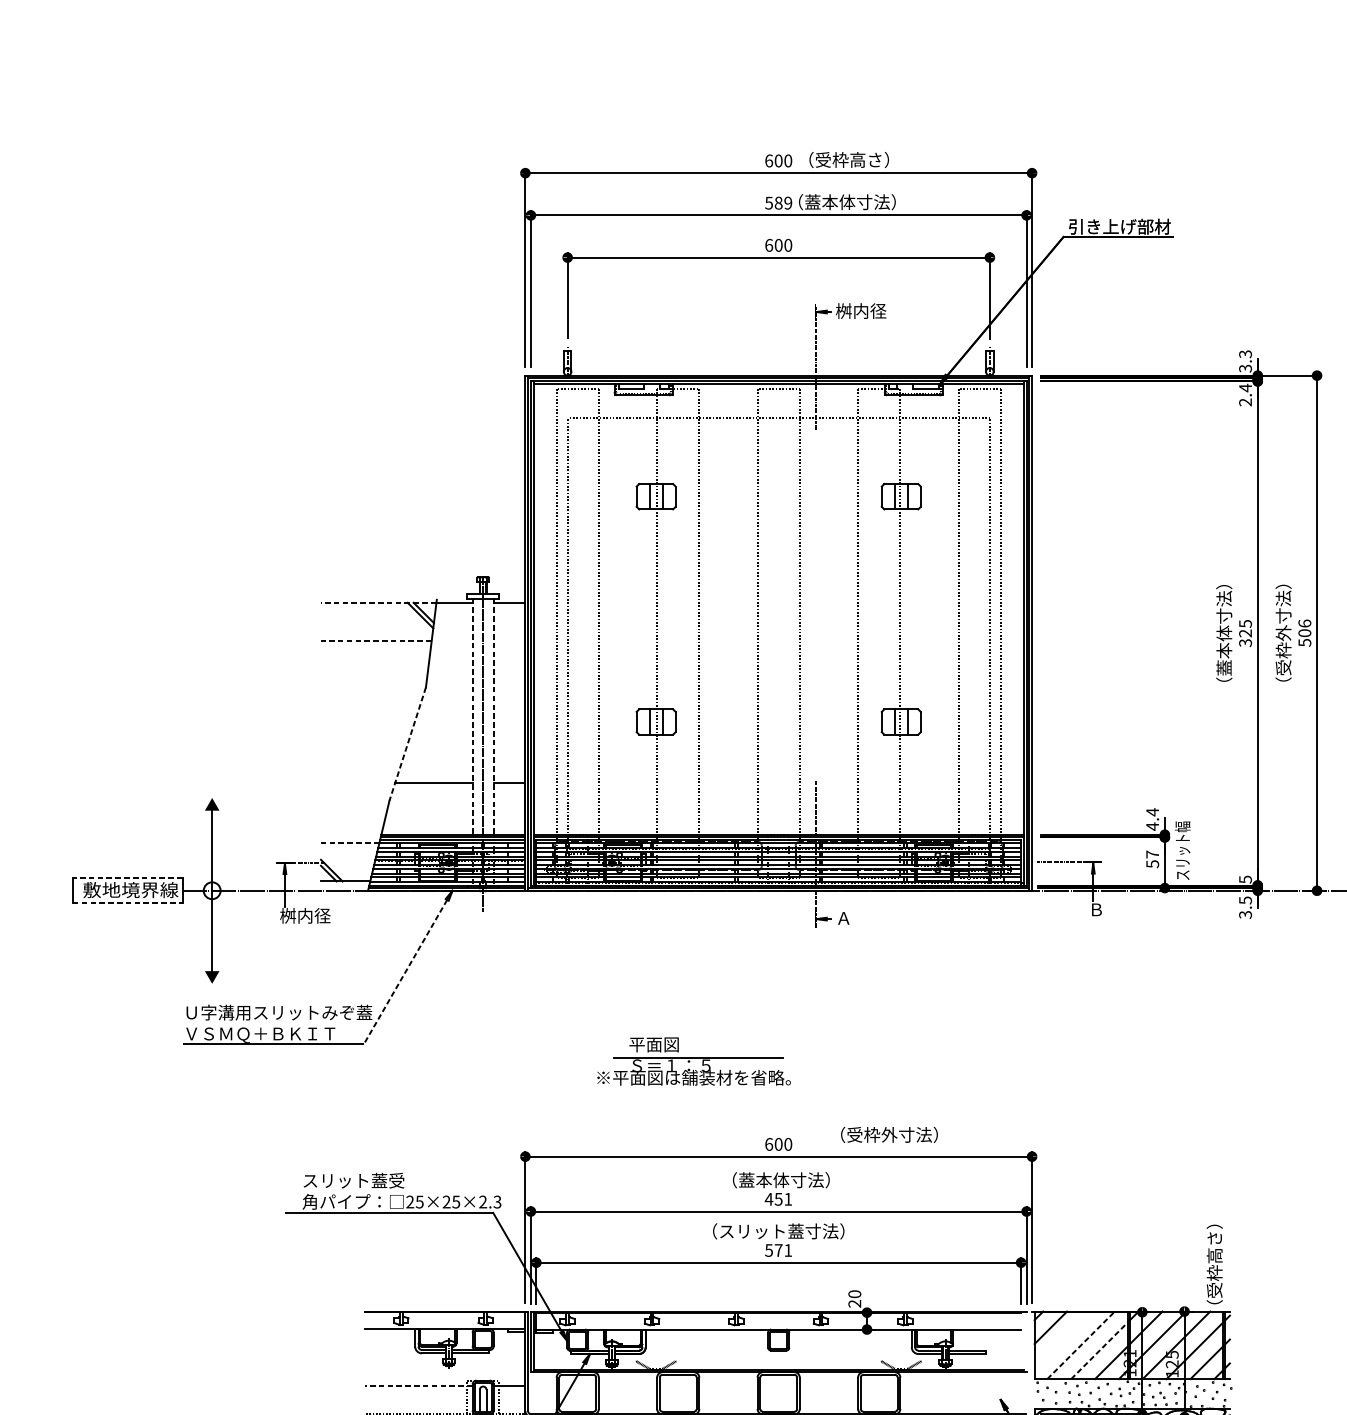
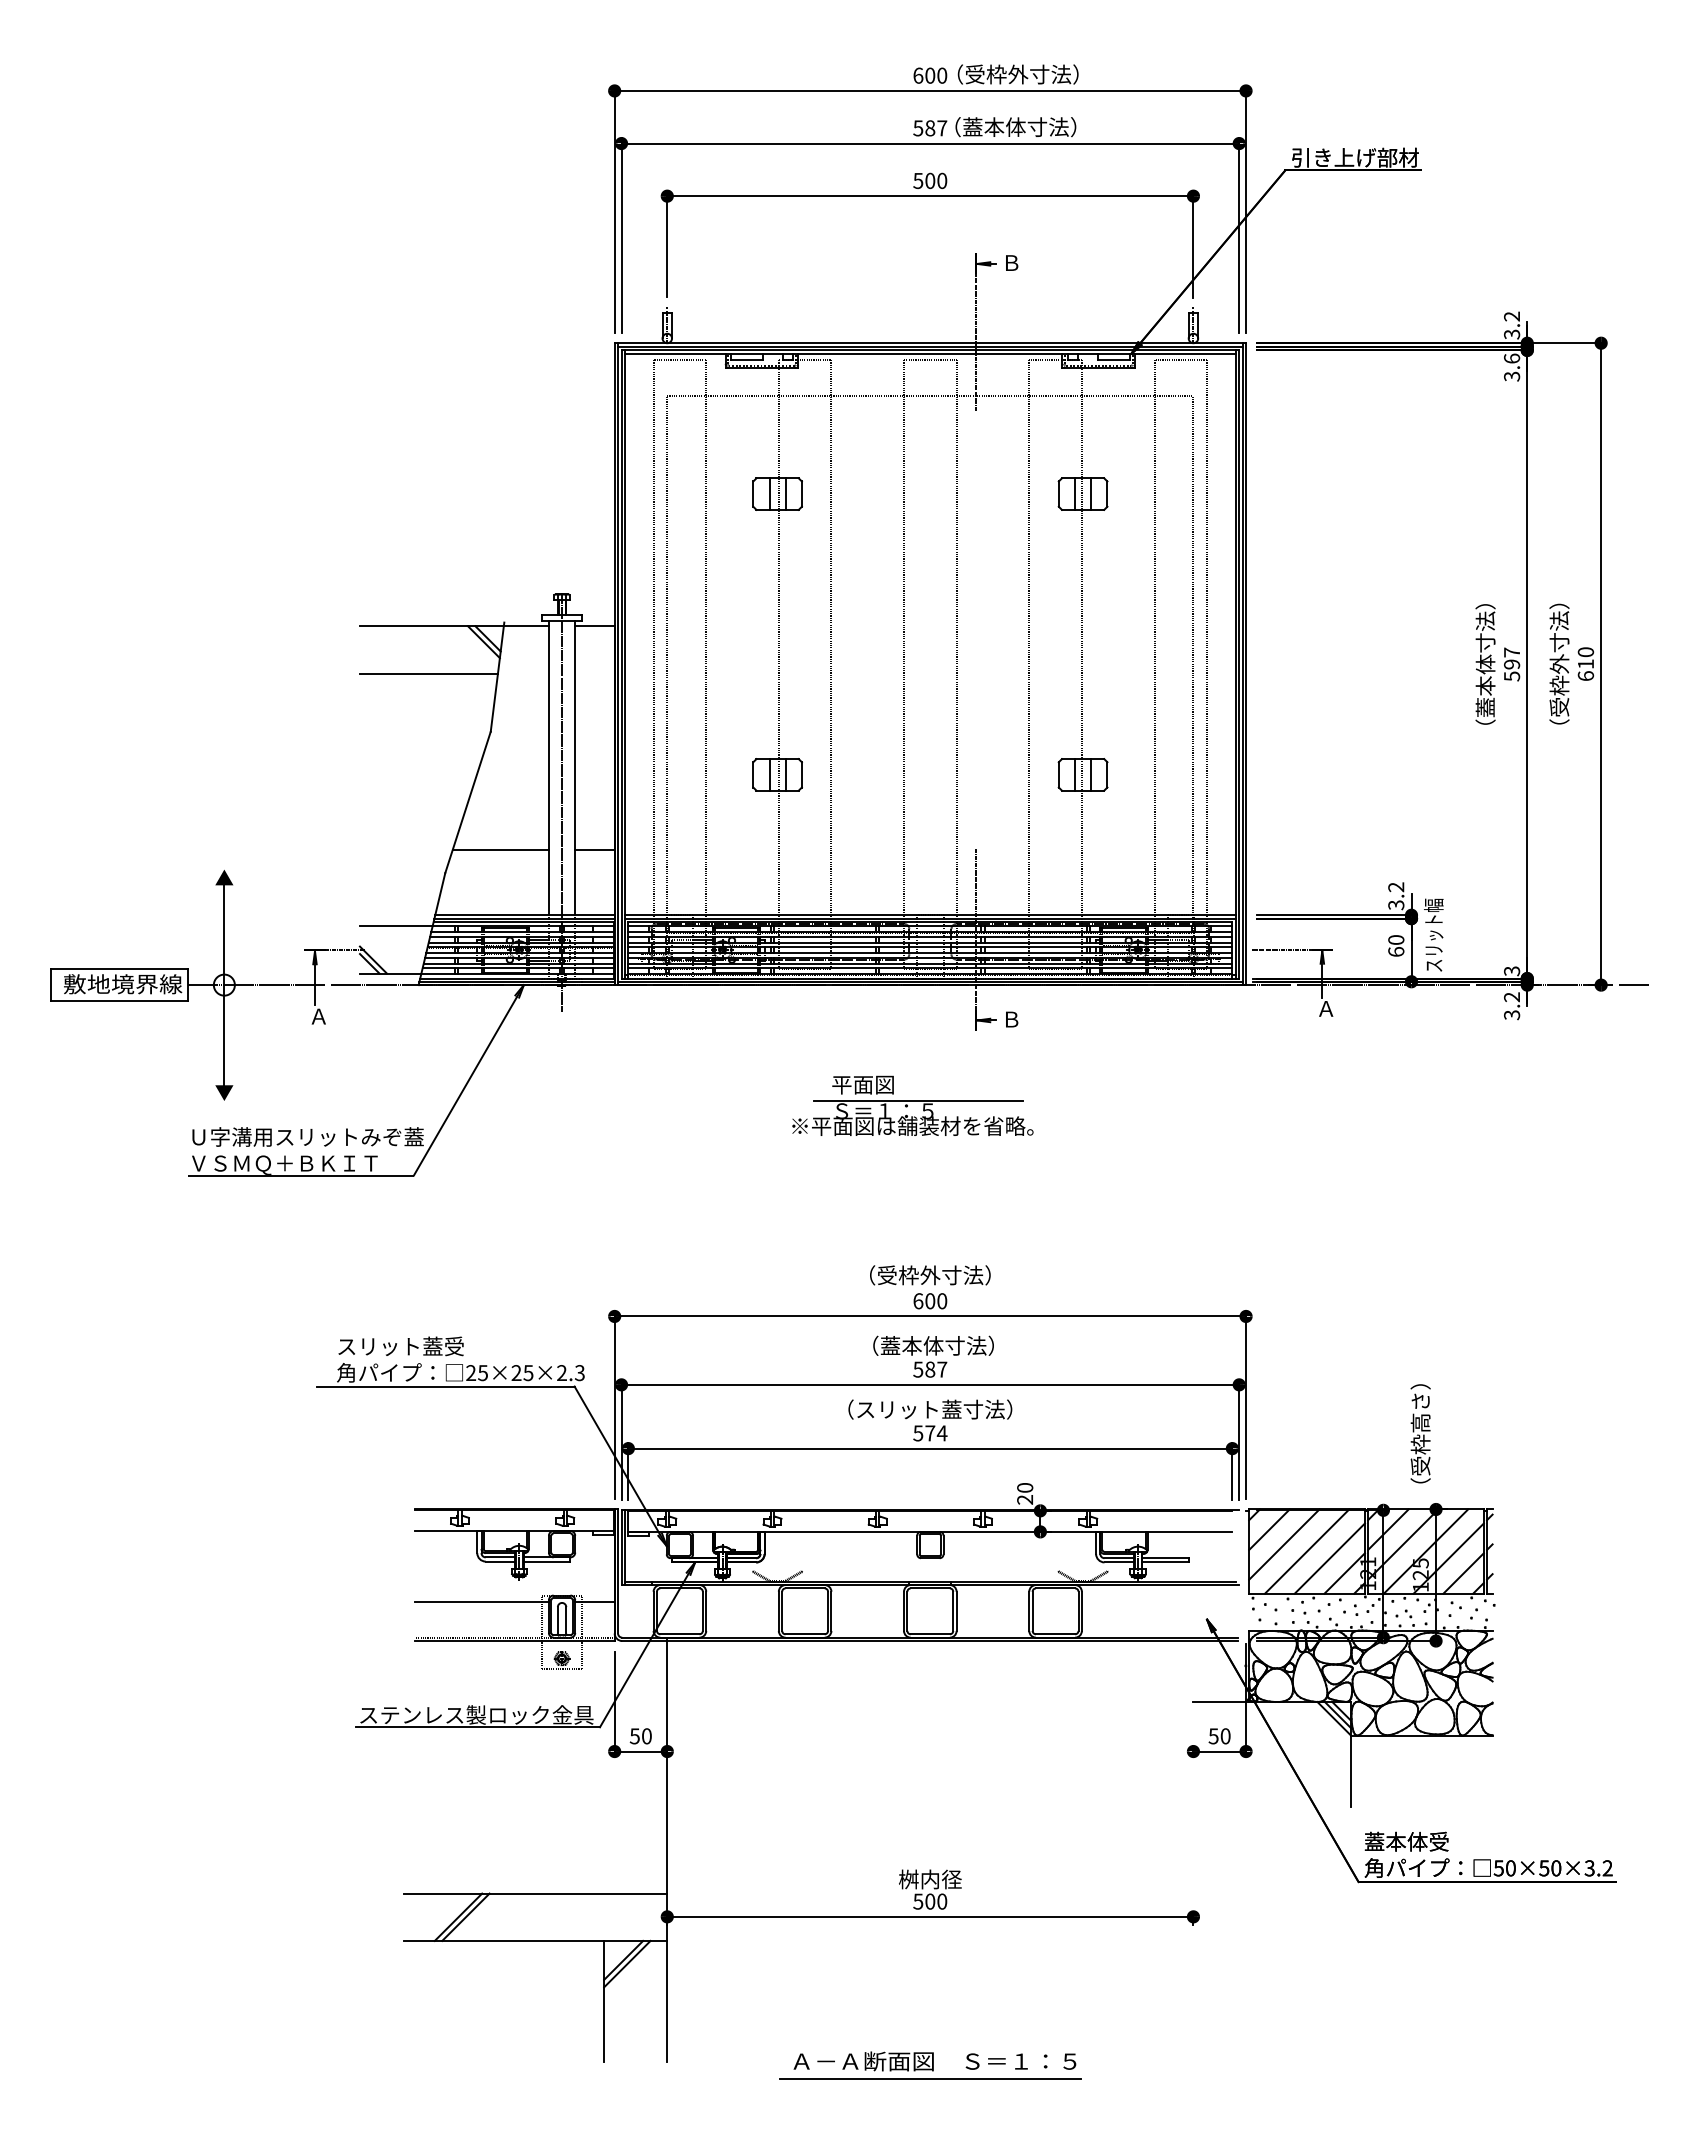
text: (848, 159) -> (1017, 74), （受枠高さ） -> （受枠外寸法）
text: (788, 203) -> (942, 128), 589 -> 587
text: (769, 245) -> (918, 180), 600 -> 500
text: (860, 310) -> (1032, 262), 桝内径 -> Ｂ
text: (1245, 354) -> (1512, 316), 3.3 -> 3.2
text: (1245, 395) -> (1512, 367), 2.4 -> 3.6
line: (378, 602) -> (431, 626), dashed -> solid
text: (1245, 632) -> (1512, 663), 325 -> 597
text: (1304, 633) -> (1585, 664), 506 -> 610
line: (375, 640) -> (428, 673), dashed -> solid
line: (472, 716) -> (548, 768), dashed -> solid
line: (493, 716) -> (575, 768), dashed -> solid
line: (407, 744) -> (467, 802), dashed -> solid
text: (1152, 819) -> (1396, 896), 4.4 -> 3.2
line: (349, 843) -> (395, 926), dashed -> solid
text: (1152, 859) -> (1396, 946), 57 -> 60
line: (127, 878) -> (118, 969), dashed -> solid
text: (1245, 879) -> (1511, 970), 5 -> 3
text: (1245, 900) -> (1512, 997), 3.5 -> 3.2
line: (128, 903) -> (119, 1000), dashed -> solid
text: (1096, 909) -> (1326, 1008), Ｂ -> Ａ
text: (305, 915) -> (340, 1016), 桝内径 -> Ａ
text: (843, 918) -> (1011, 1019), Ａ -> Ｂ
line: (405, 972) -> (465, 1086), dashed -> solid
part: (693, 1061) -> (912, 1105), moved
text: (889, 1135) -> (930, 1275), moved
text: (778, 1199) -> (929, 1369), 451 -> 587
text: (787, 1250) -> (941, 1433), 571 -> 574
text: (1214, 1264) -> (1420, 1433), moved
line: (1062, 1339) -> (1284, 1544), added
line: (1081, 1345) -> (1307, 1551), dashed -> solid
line: (1099, 1350) -> (1329, 1558), dashed -> solid
line: (418, 1386) -> (481, 1602), dashed -> solid

